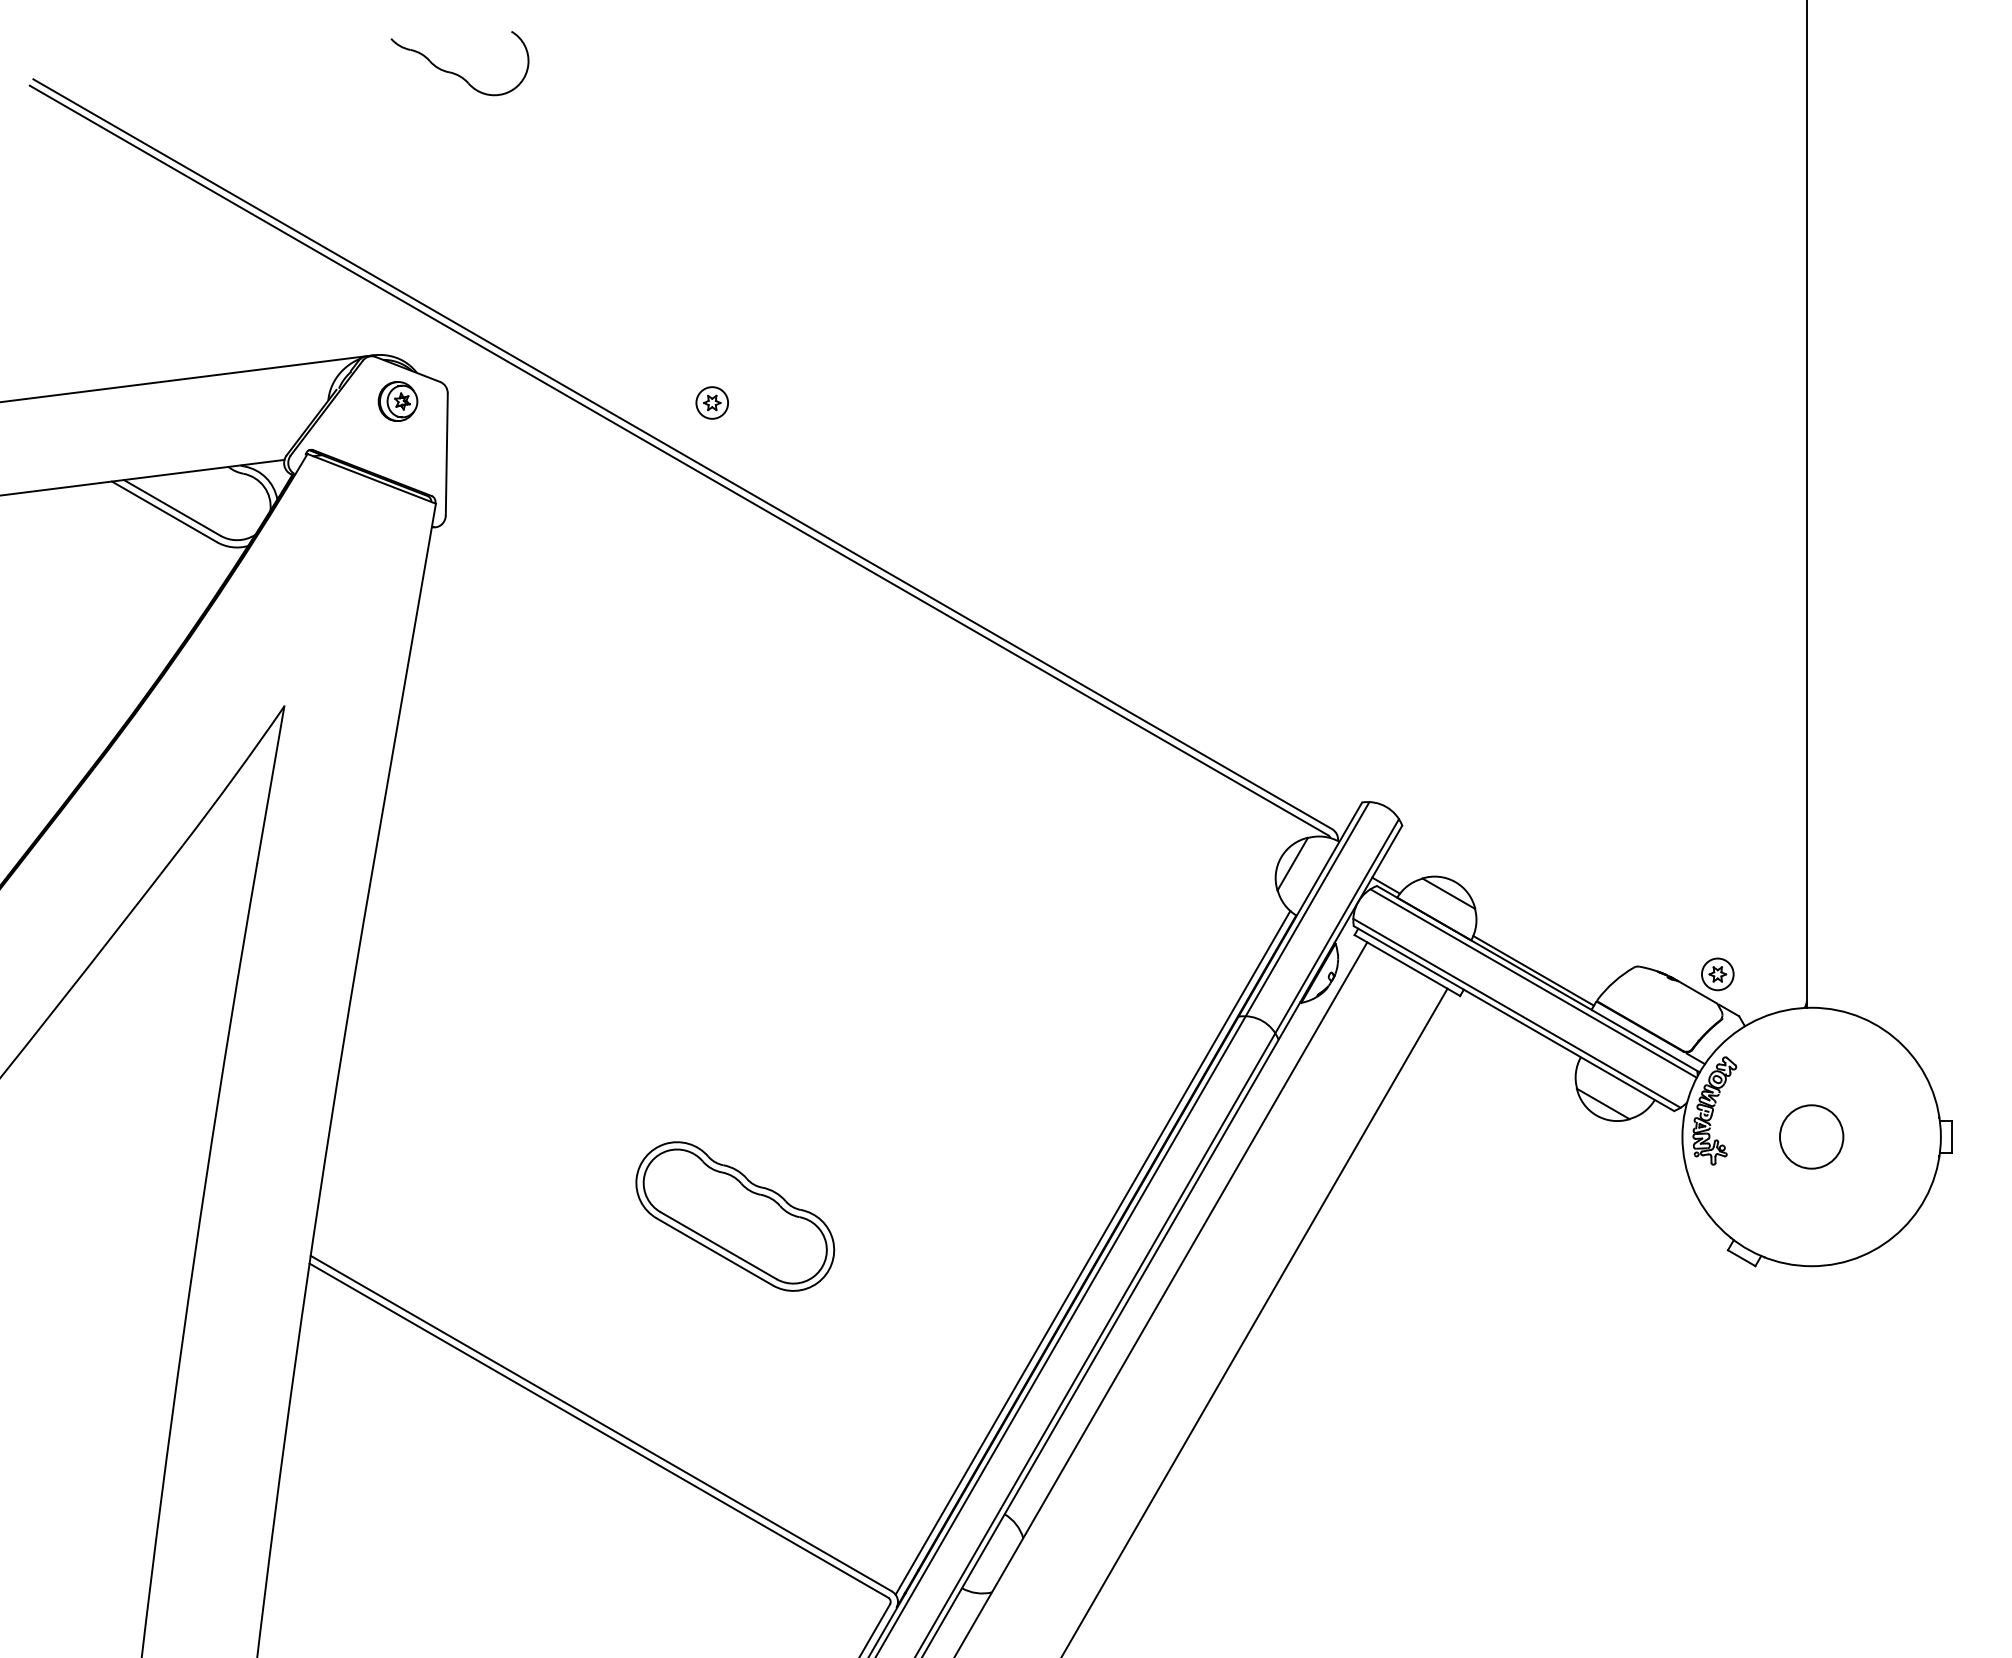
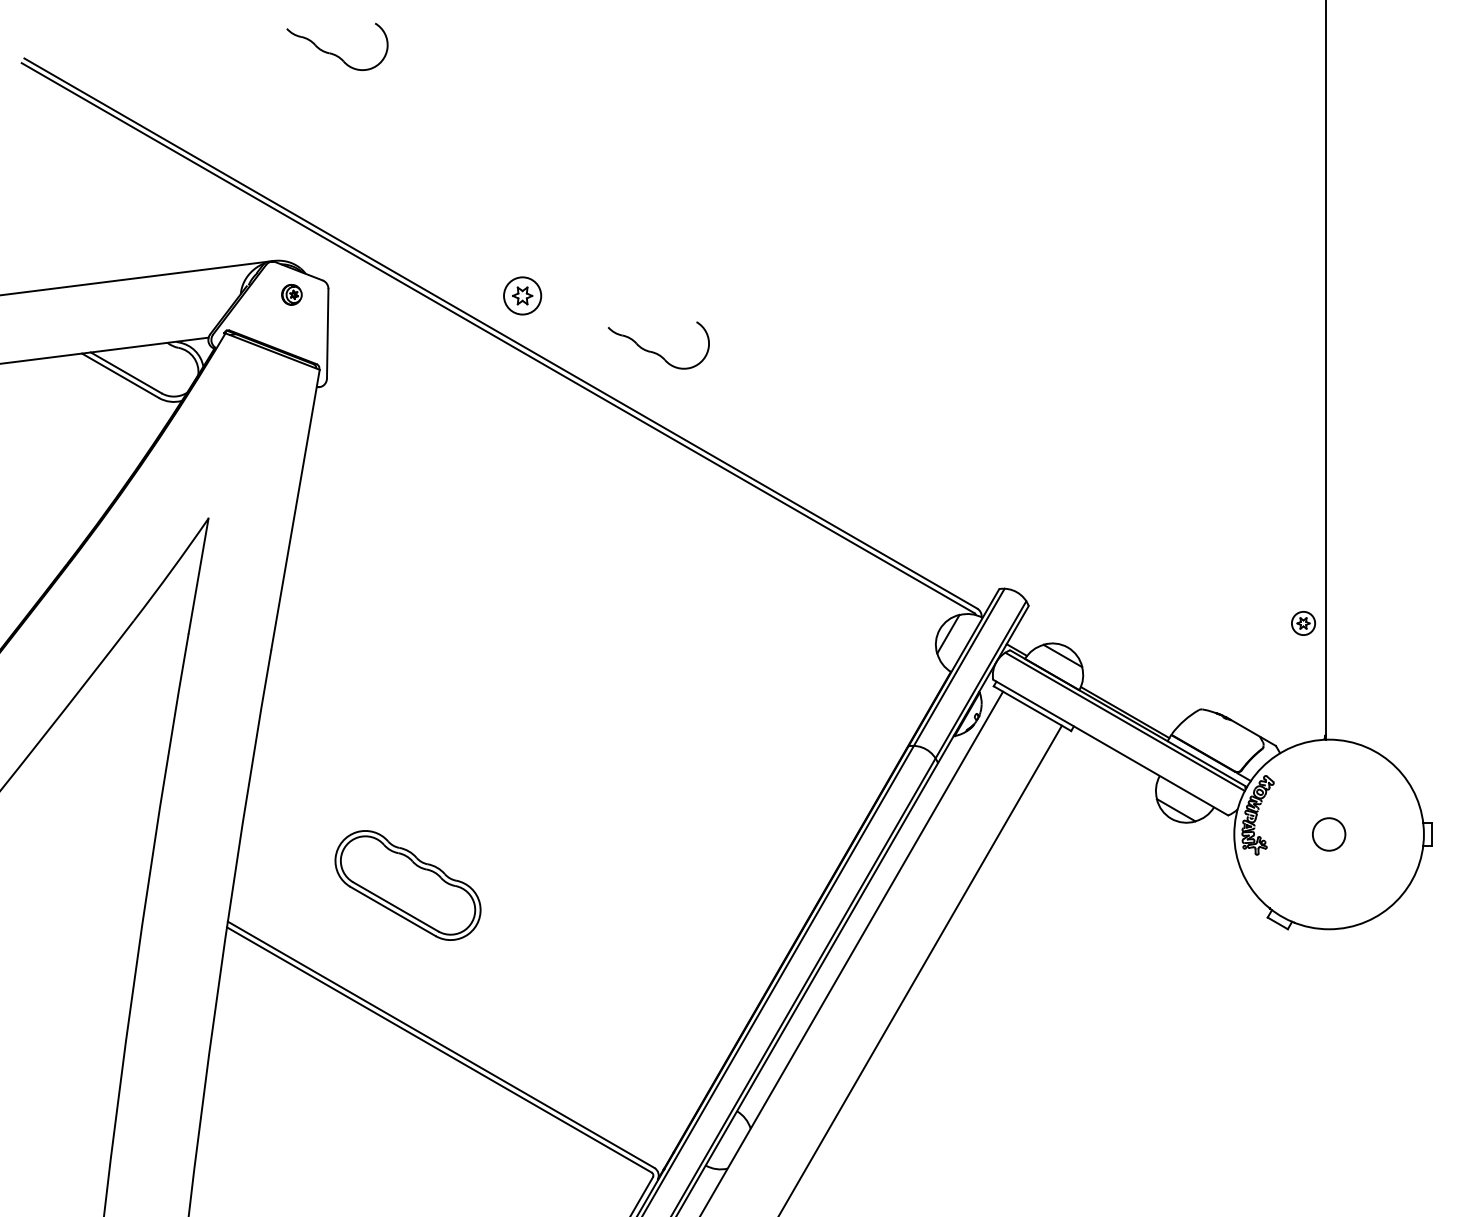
part: (397, 401) -> (291, 294), size x0.7
part: (711, 402) -> (521, 295), size x1.6
part: (892, 479) -> (654, 352), added
part: (1717, 974) -> (1303, 623), moved
line: (1516, 1012) -> (1112, 743), removed
circle: (1811, 1136) -> (1328, 834), size x0.7
part: (735, 1216) -> (408, 885), moved
line: (1092, 1252) -> (801, 919), removed

